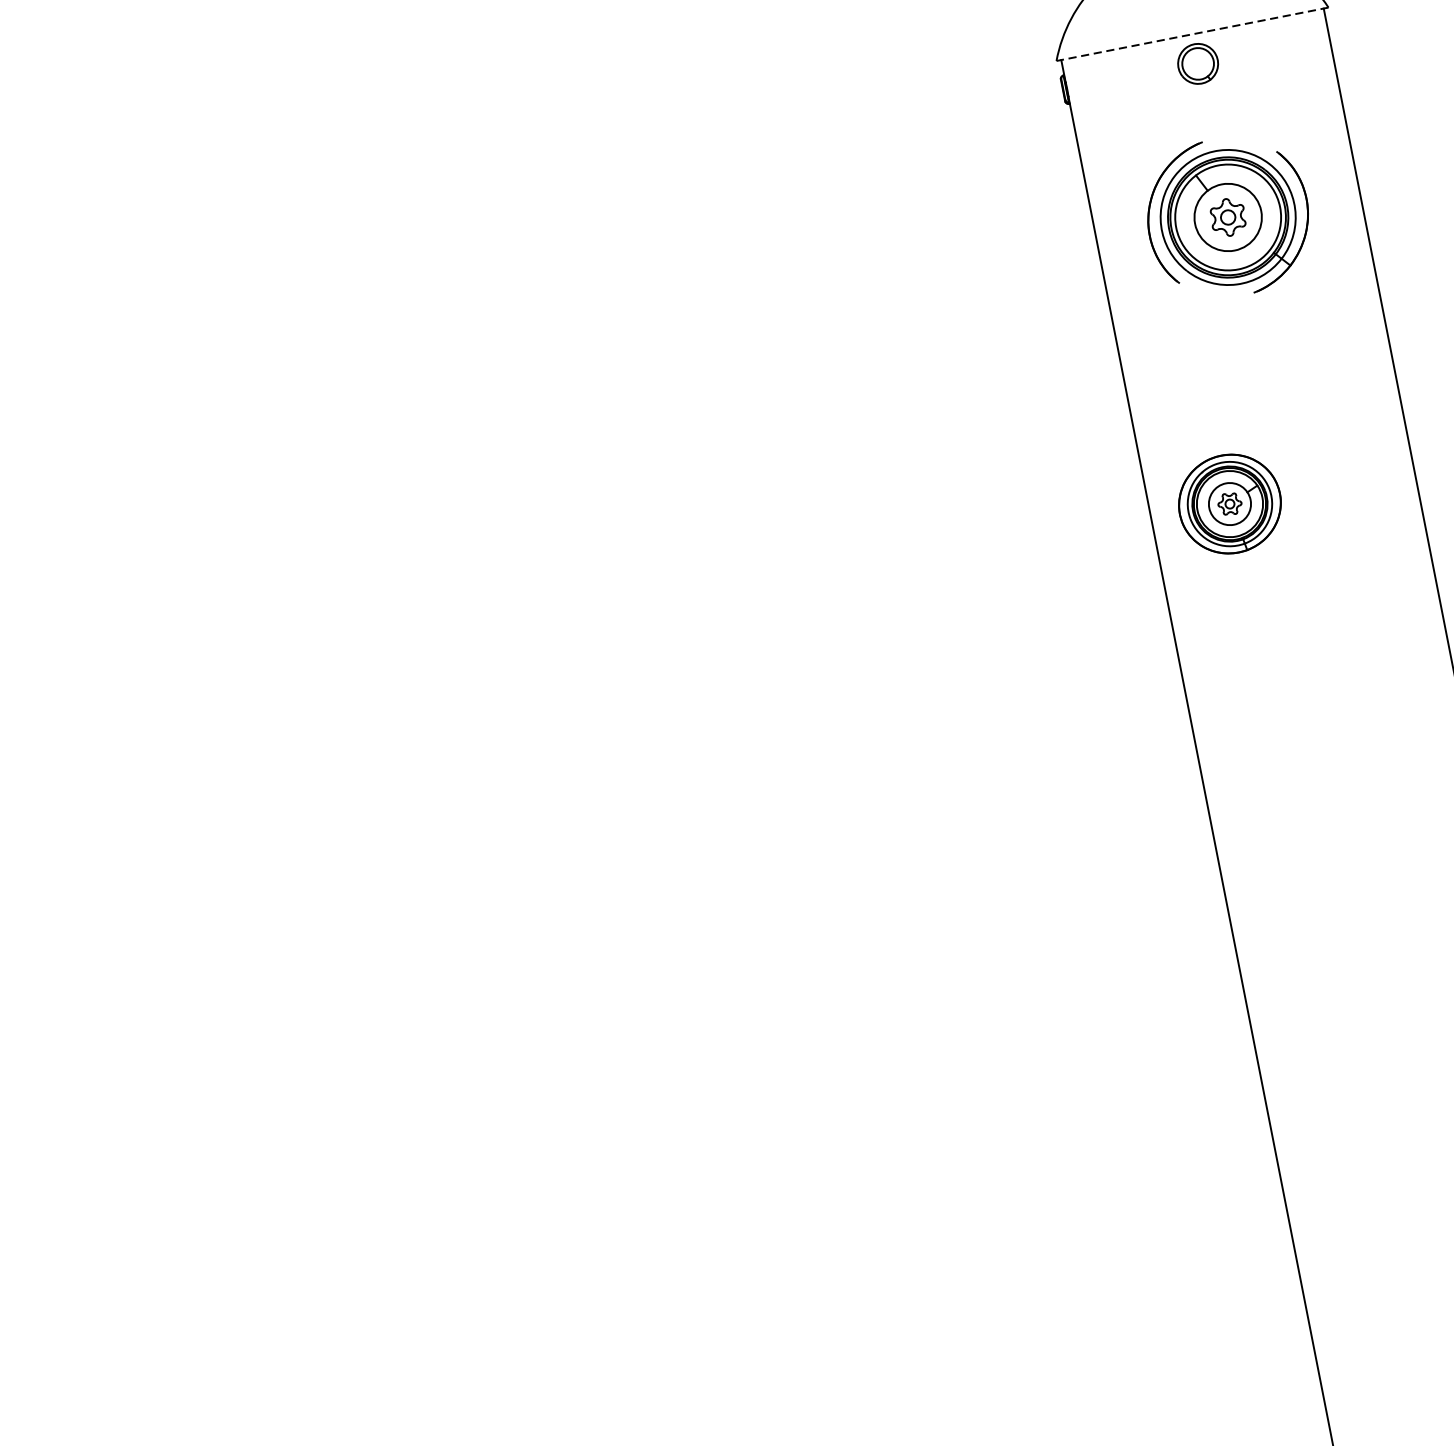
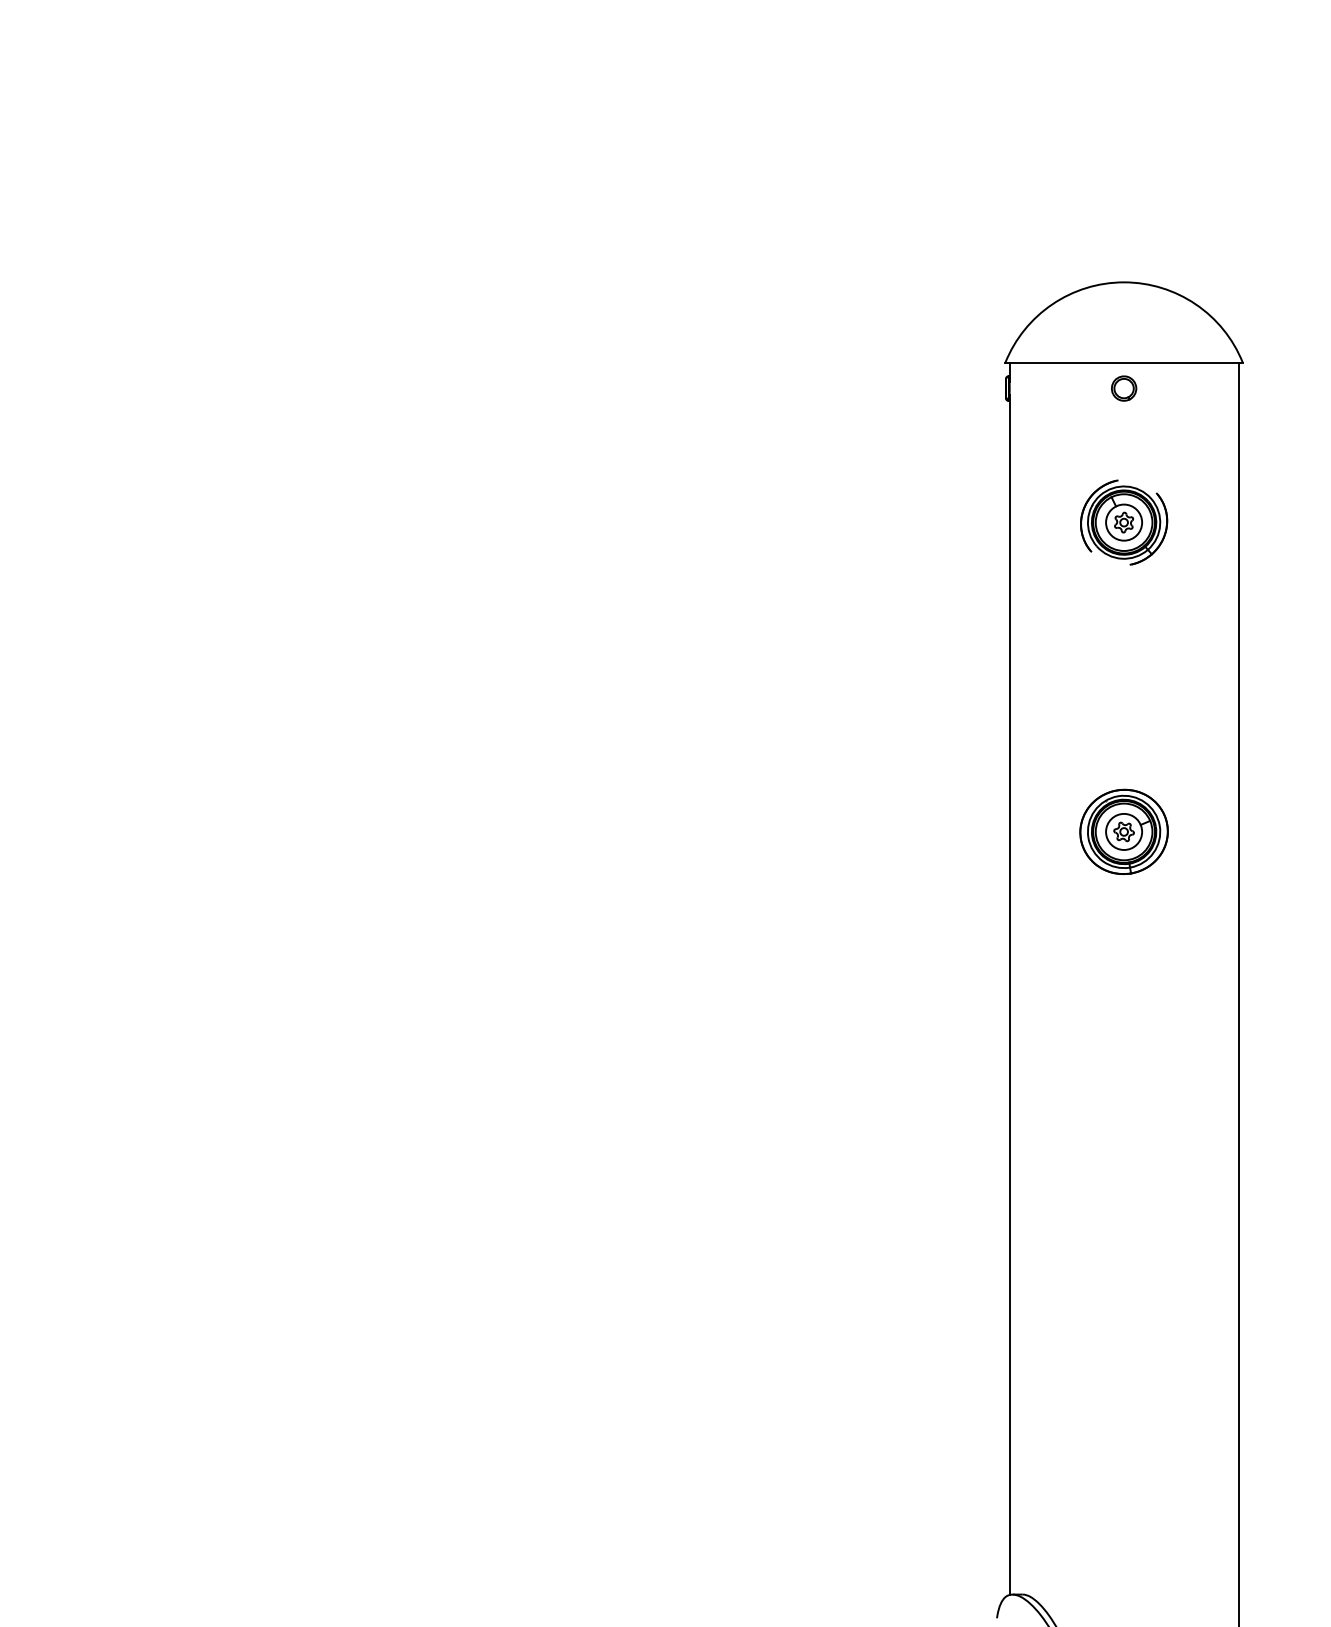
line: (1192, 33) -> (1124, 362), dashed -> solid
part: (1198, 63) -> (1124, 388), size x0.71
part: (1228, 217) -> (1124, 522), size x0.62
part: (1229, 503) -> (1123, 831), moved

